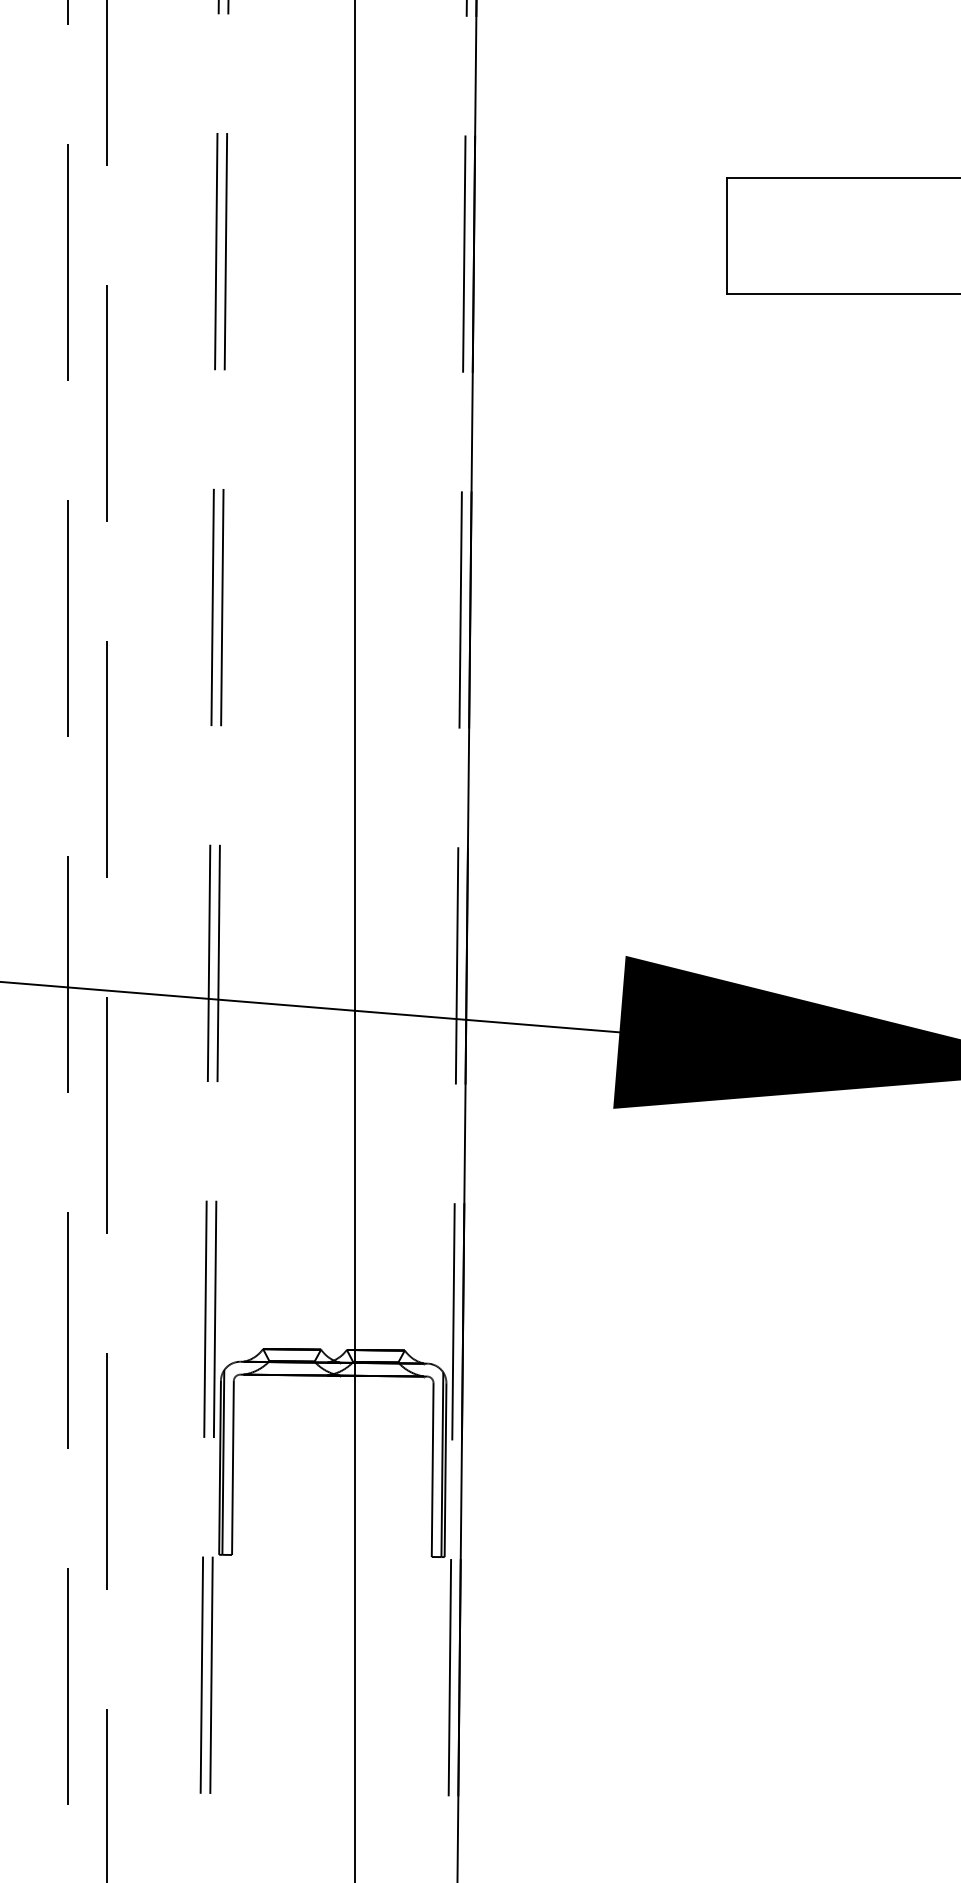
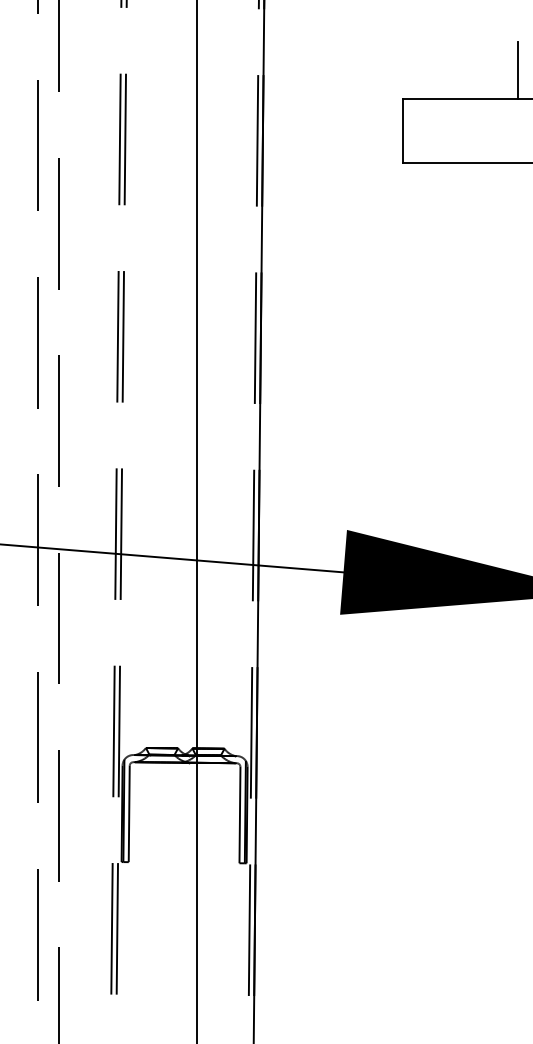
line: (933, 125) -> (517, 69), added

